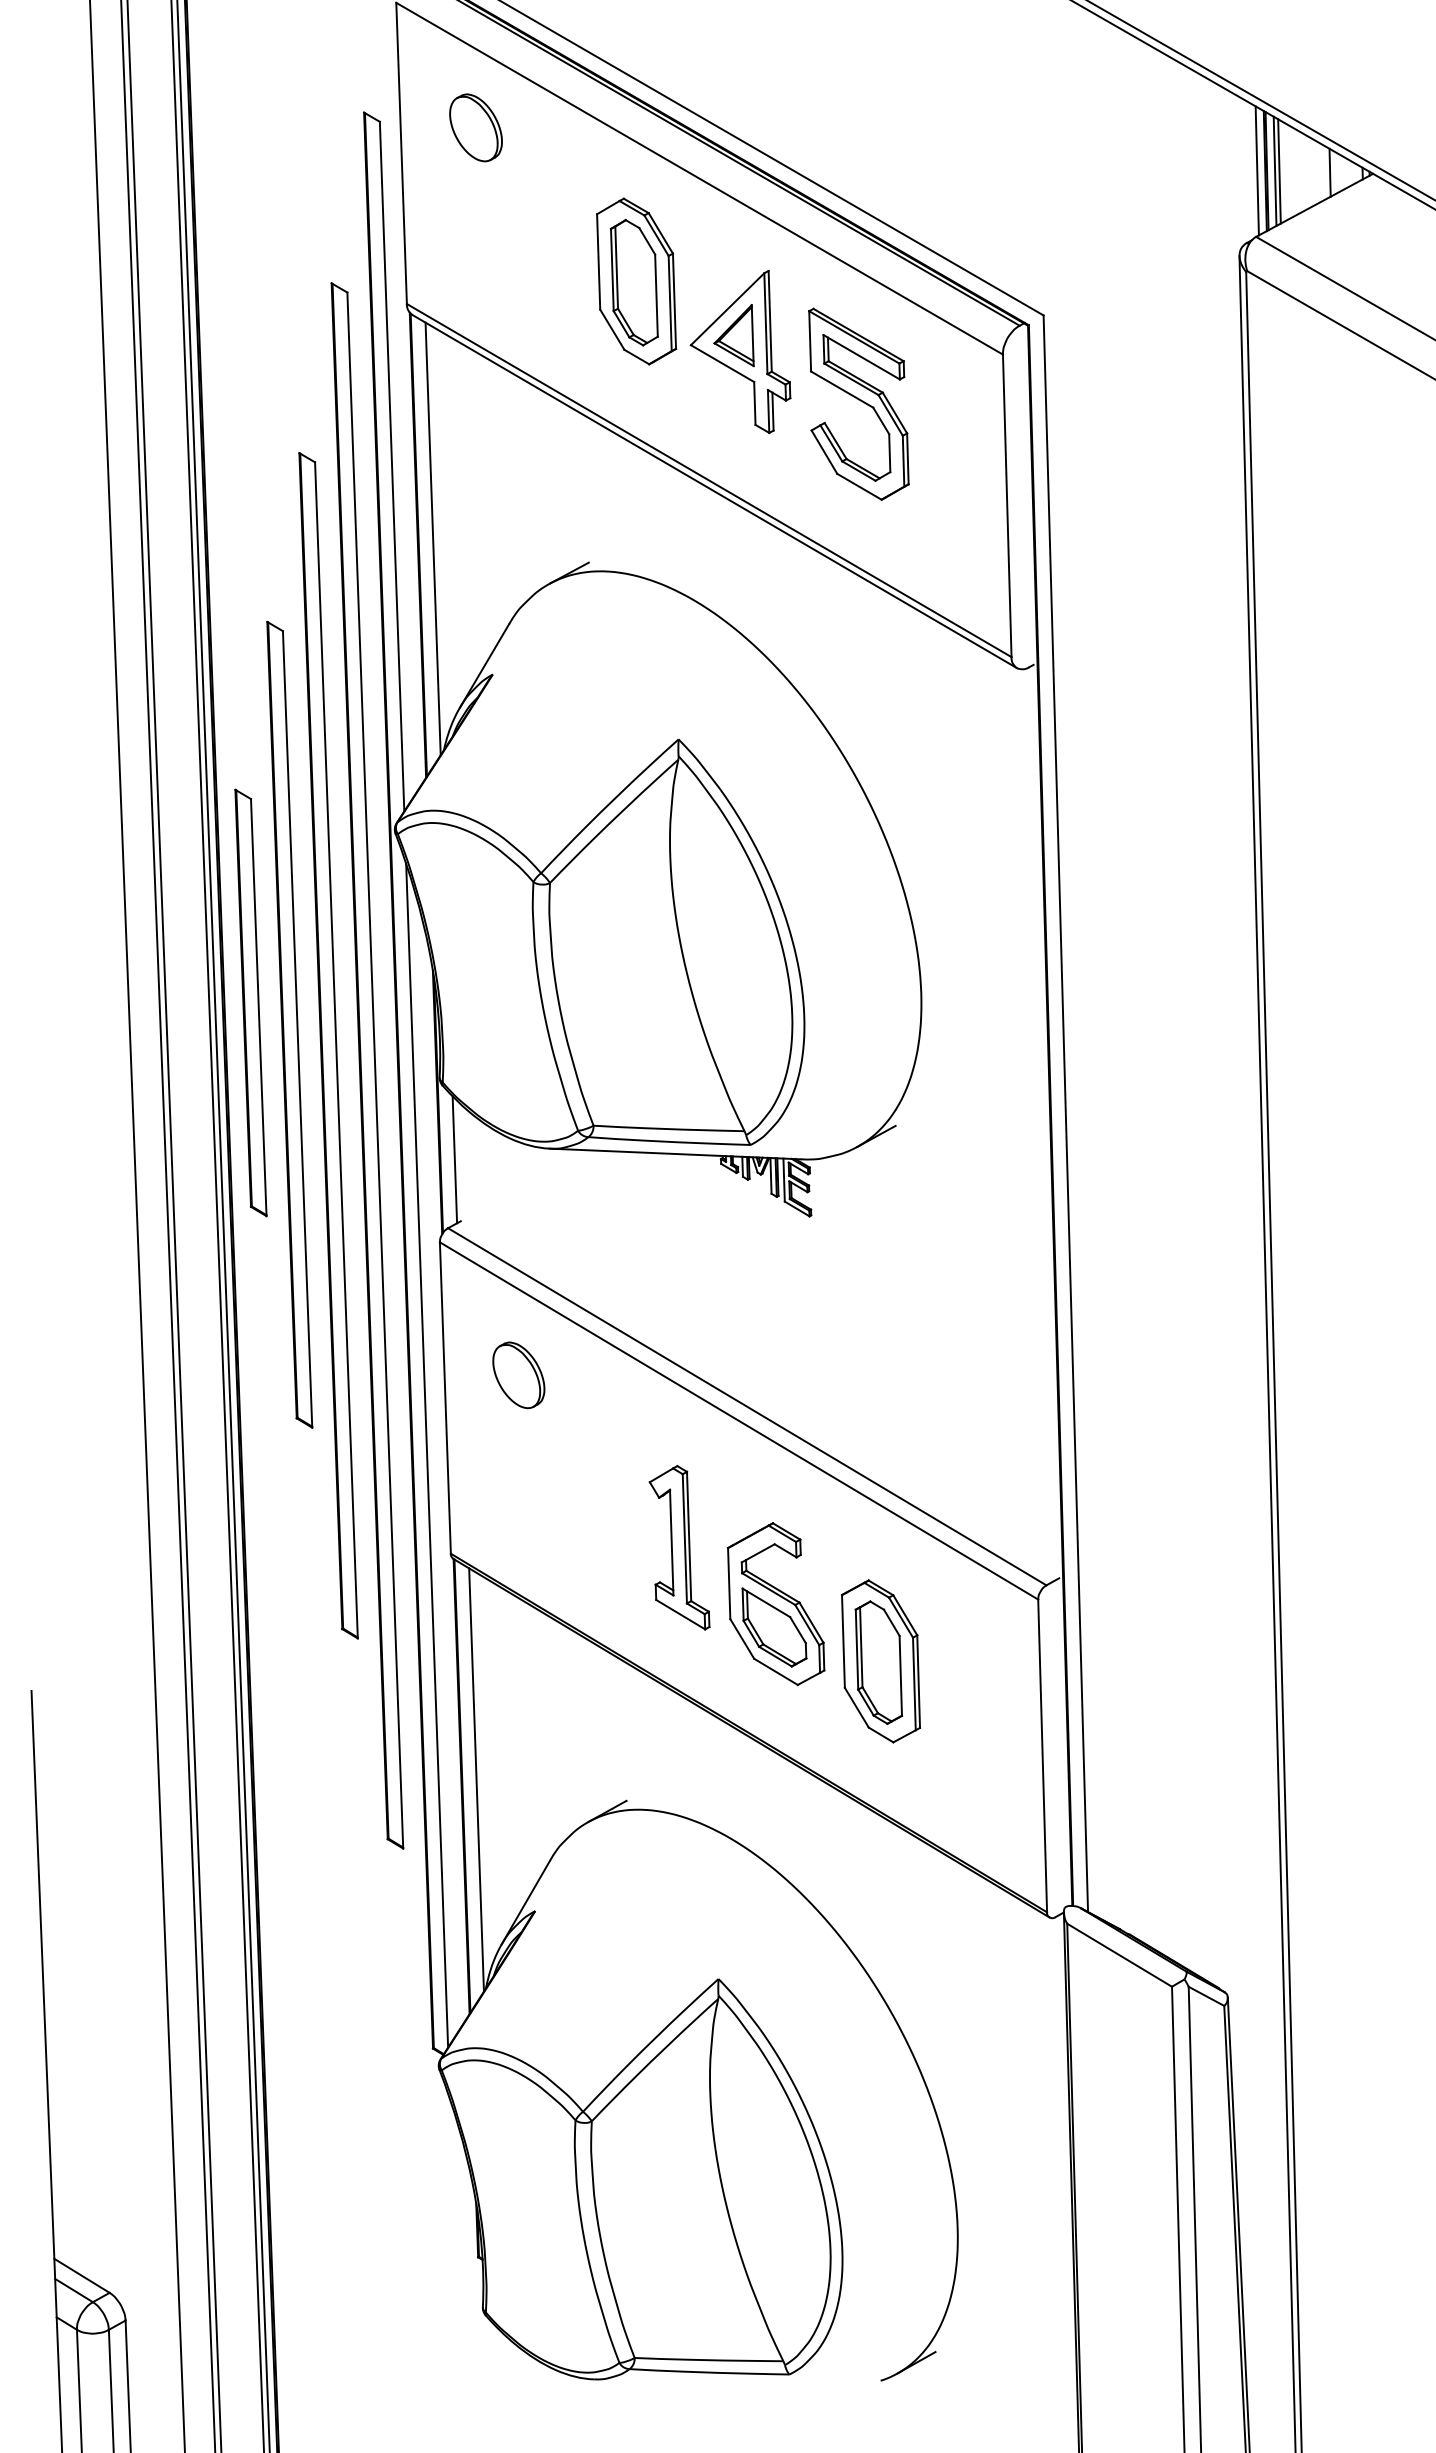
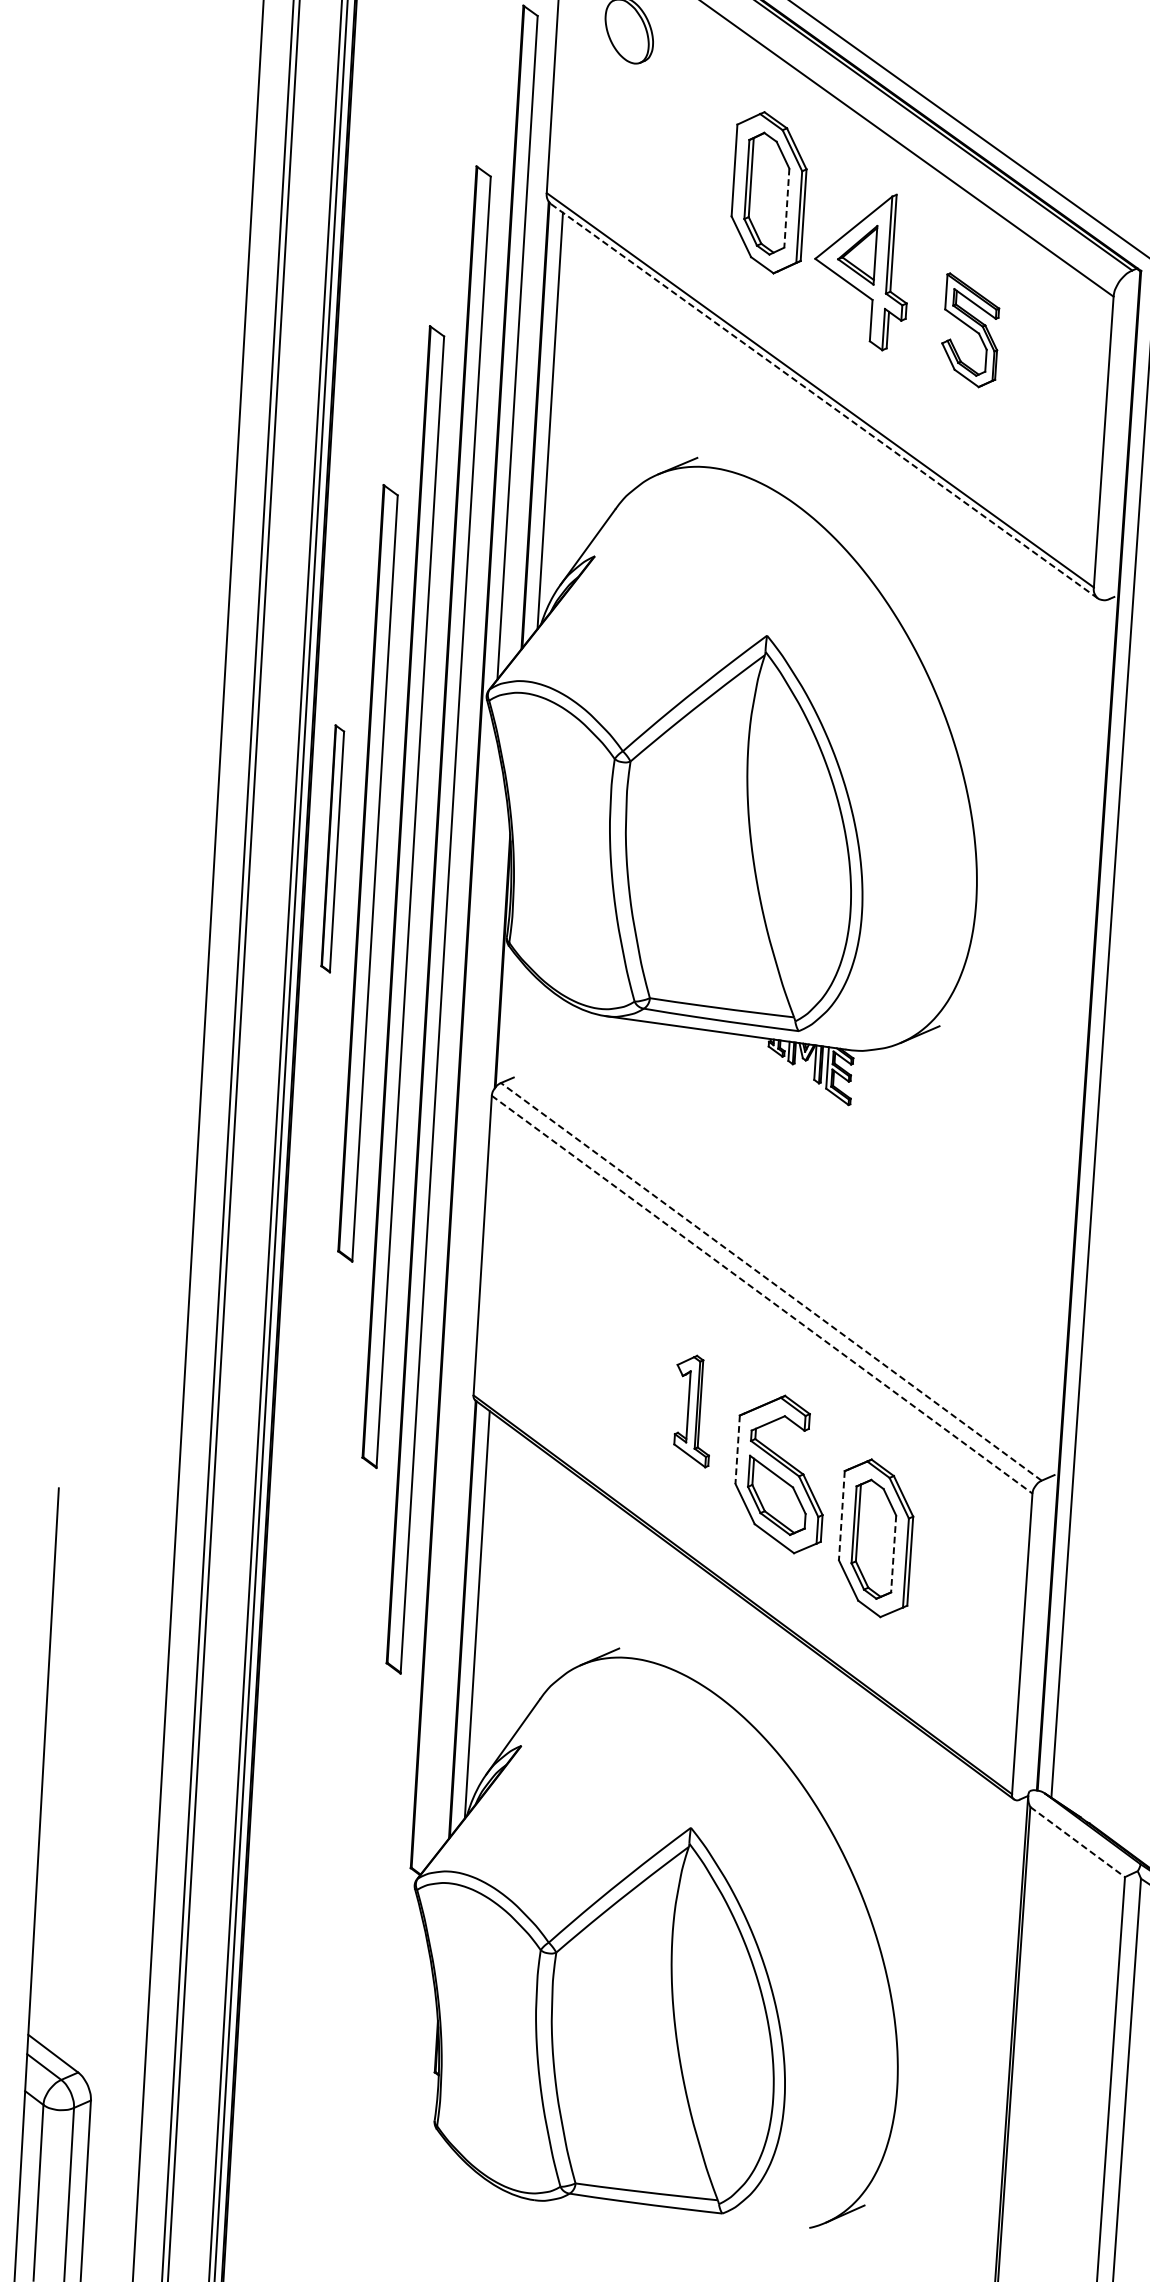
line: (656, 296) -> (786, 208), solid -> dashed
part: (858, 403) -> (970, 330), size x0.6
line: (715, 491) -> (825, 401), solid -> dashed
part: (250, 1002) -> (332, 848), size x0.6
line: (454, 1159) -> (513, 1017), removed
part: (518, 1375) -> (554, 1230), removed
line: (746, 1406) -> (770, 1281), solid -> dashed
line: (739, 1421) -> (762, 1295), solid -> dashed
line: (427, 1455) -> (460, 1299), removed
part: (679, 1547) -> (693, 1410), size x0.7
line: (729, 1583) -> (737, 1449), solid -> dashed
line: (843, 1641) -> (841, 1515), solid -> dashed
line: (900, 1675) -> (893, 1553), solid -> dashed
line: (1120, 1955) -> (1078, 1842), solid -> dashed

